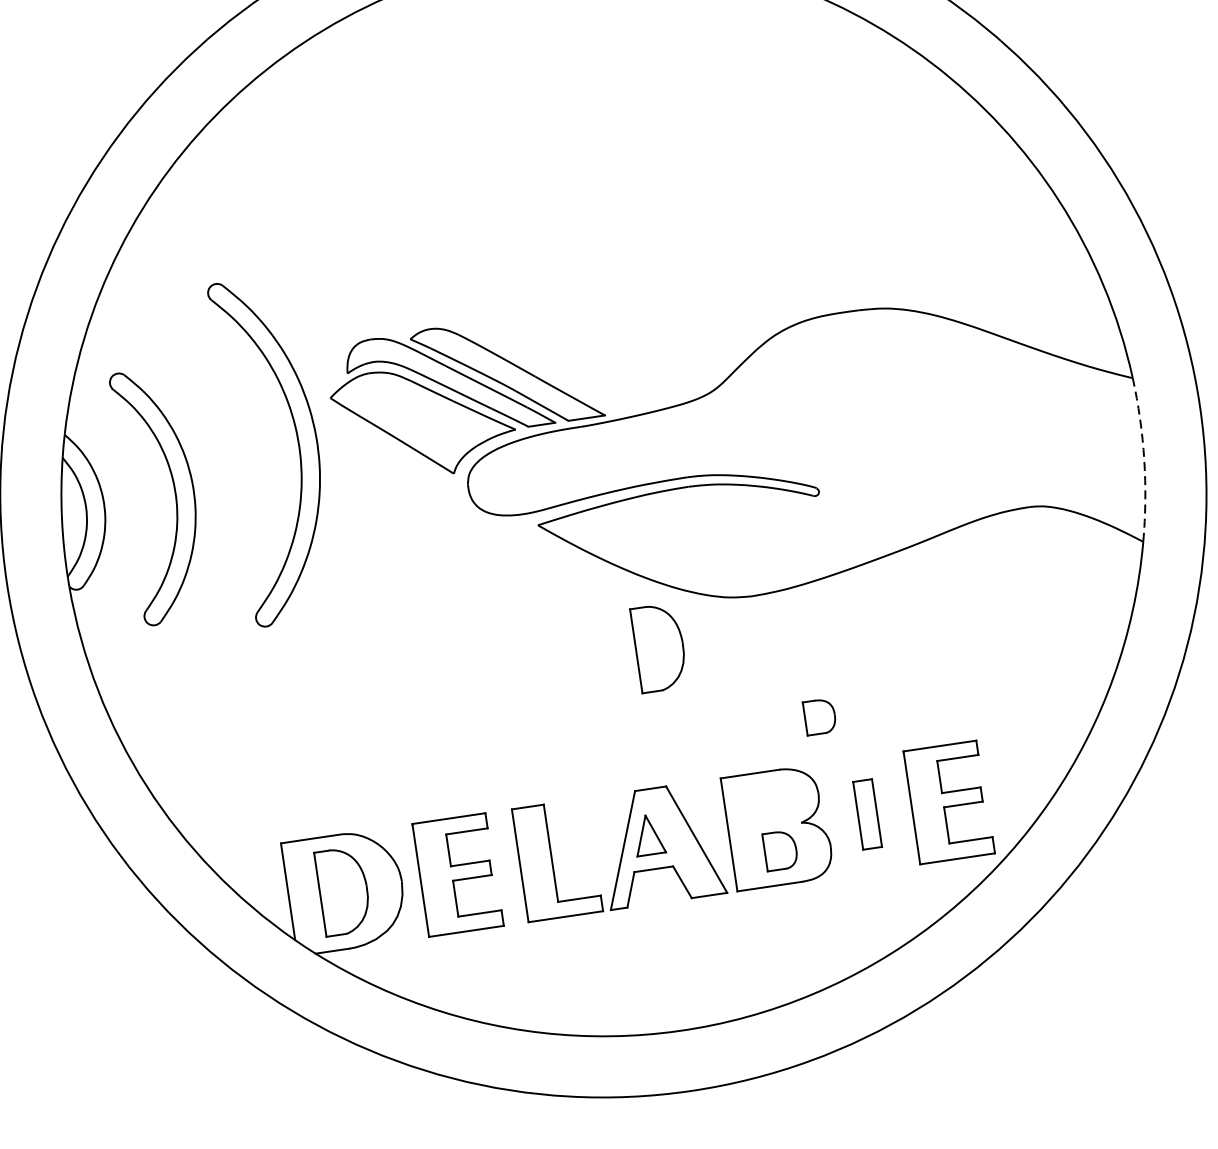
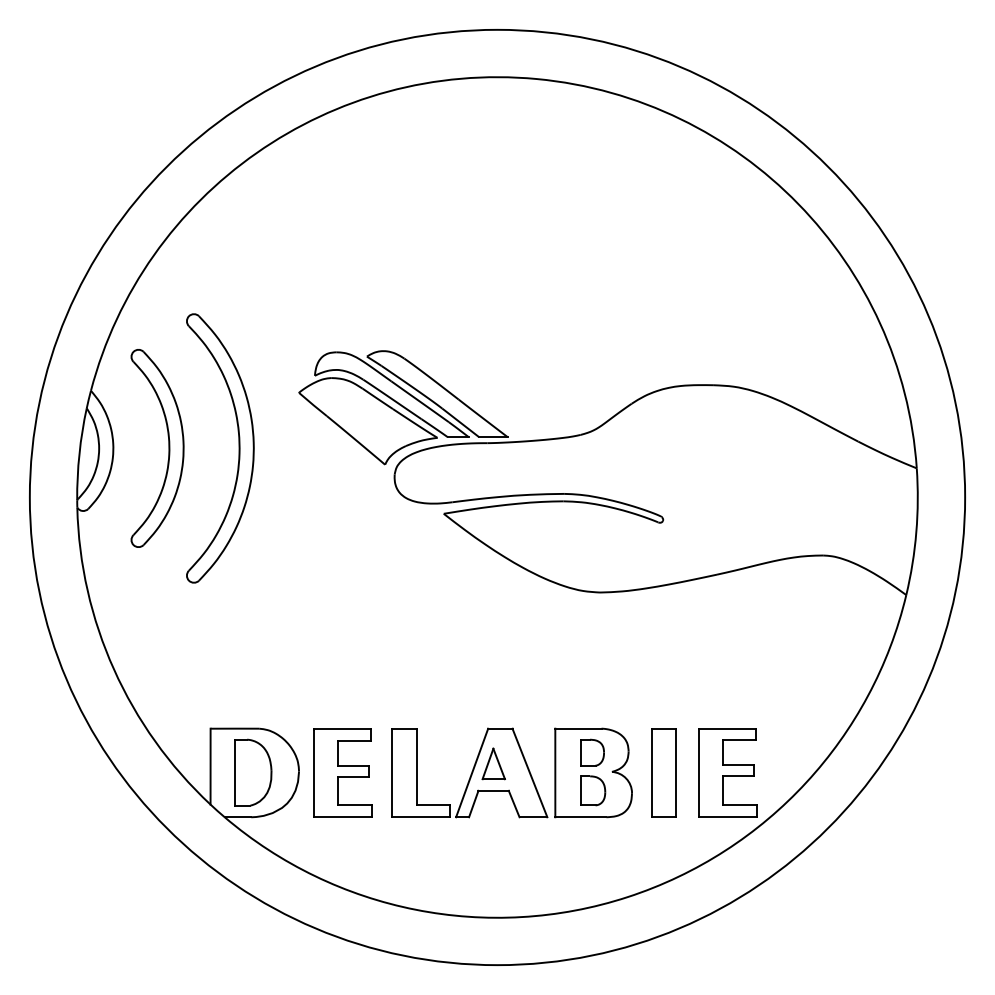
part: (297, 446) -> (238, 448), moved
arc: (1144, 460) -> (916, 532), dashed -> solid
part: (659, 647) -> (523, 621), removed
part: (820, 716) -> (592, 752), moved
part: (866, 813) -> (663, 772), size x1.67

